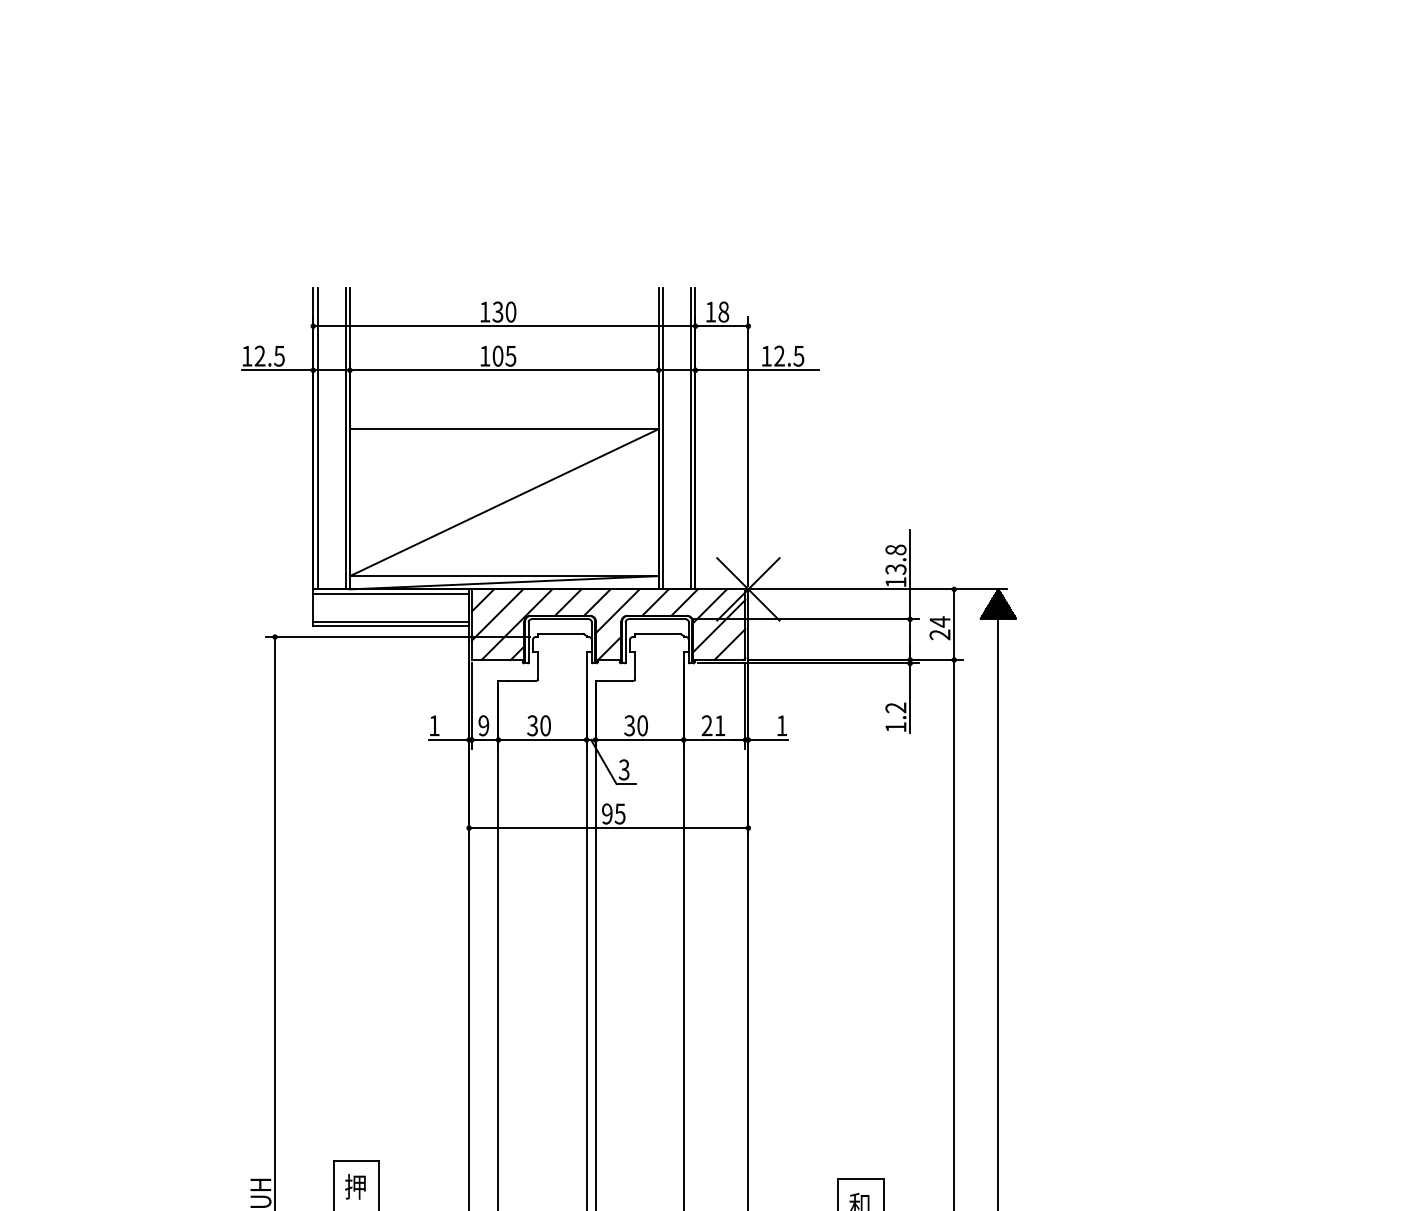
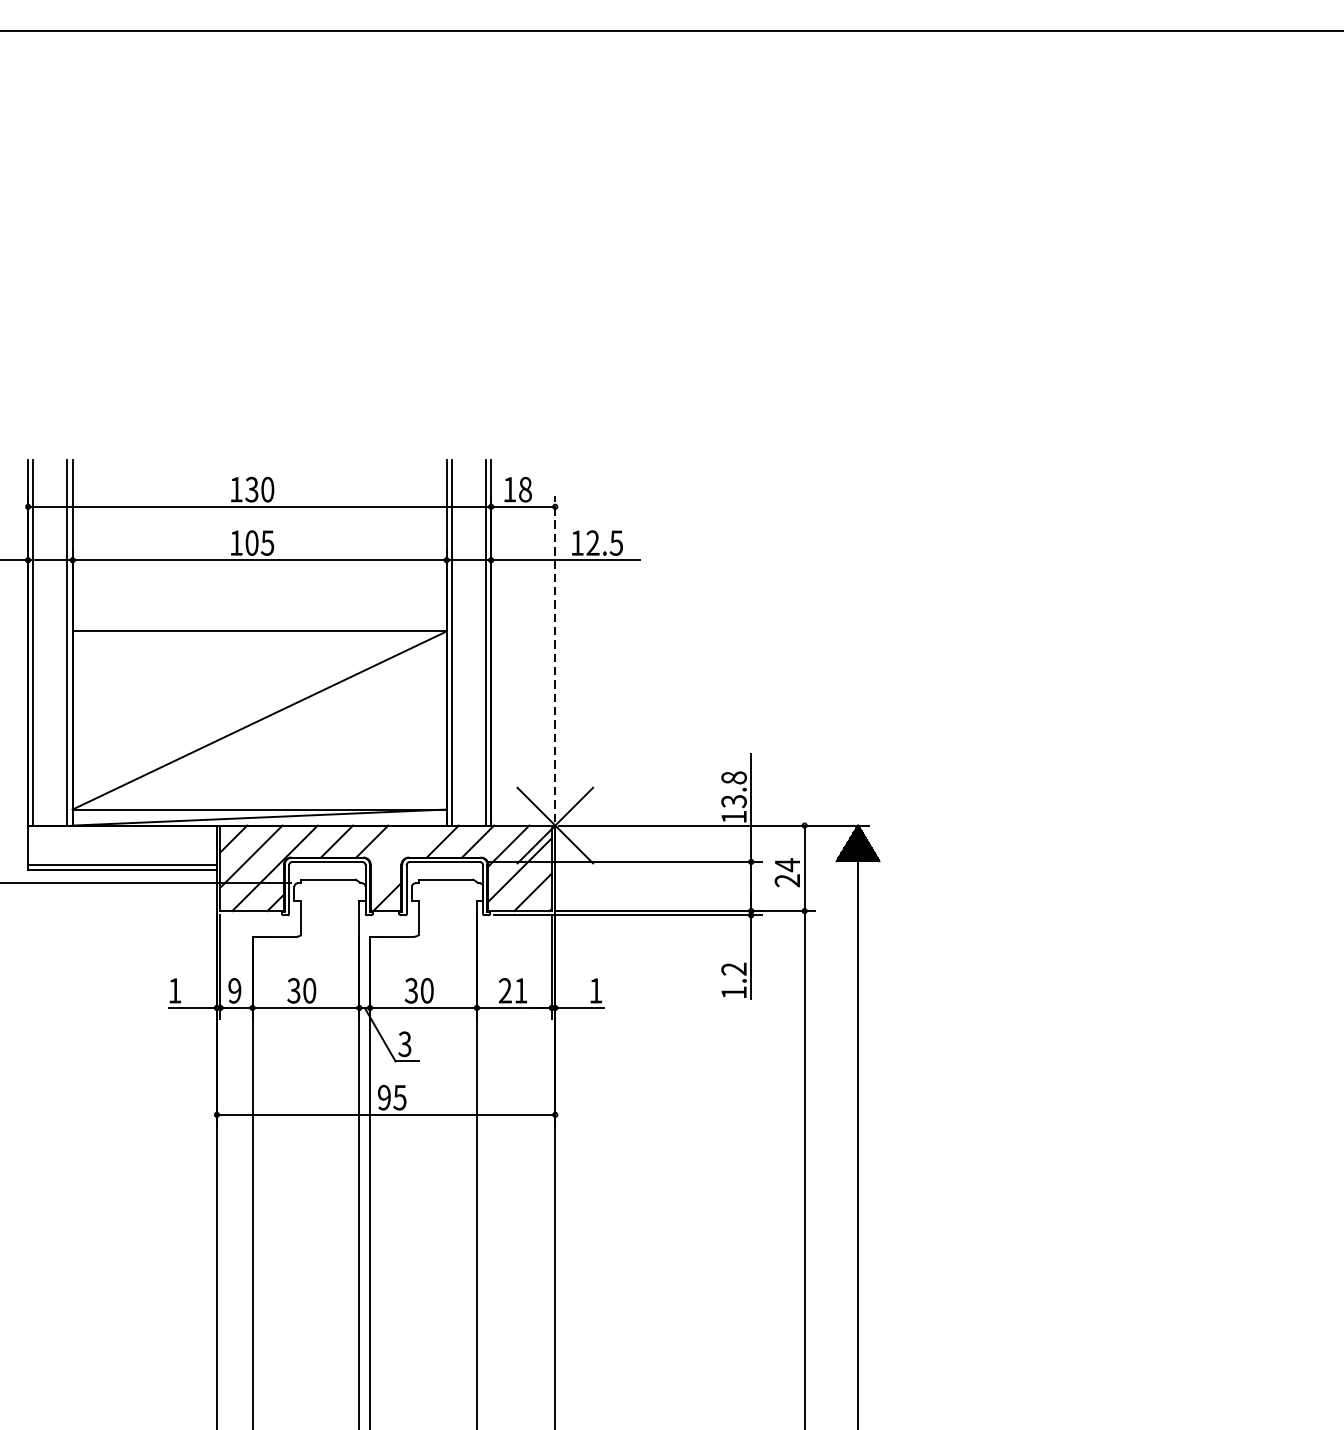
line: (748, 451) -> (555, 658), solid -> dashed
line: (391, 593) -> (122, 830), removed
line: (617, 610) -> (396, 851), removed

